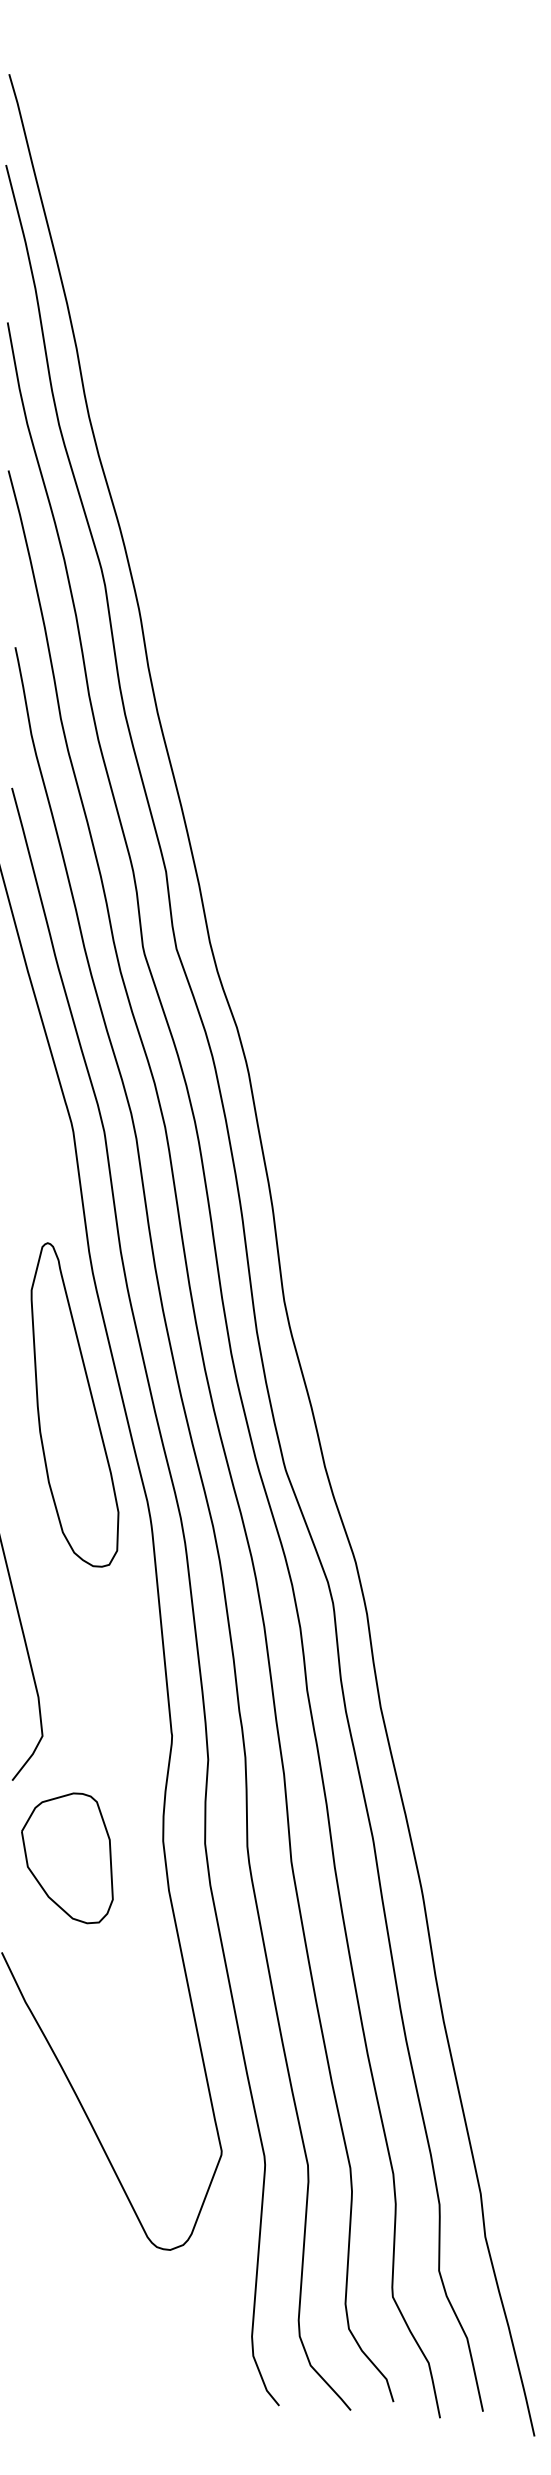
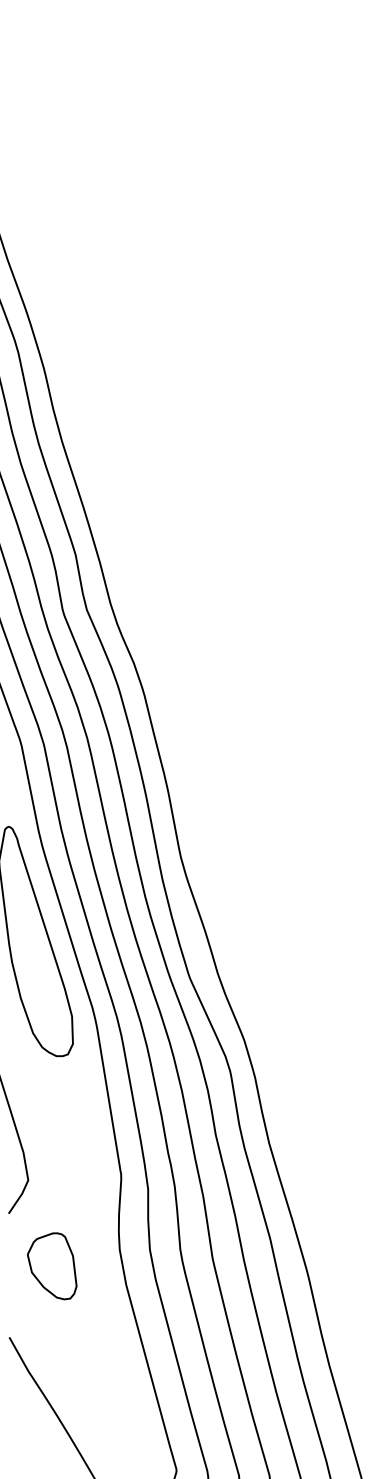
part: (67, 1858) -> (52, 1266), size x0.71

